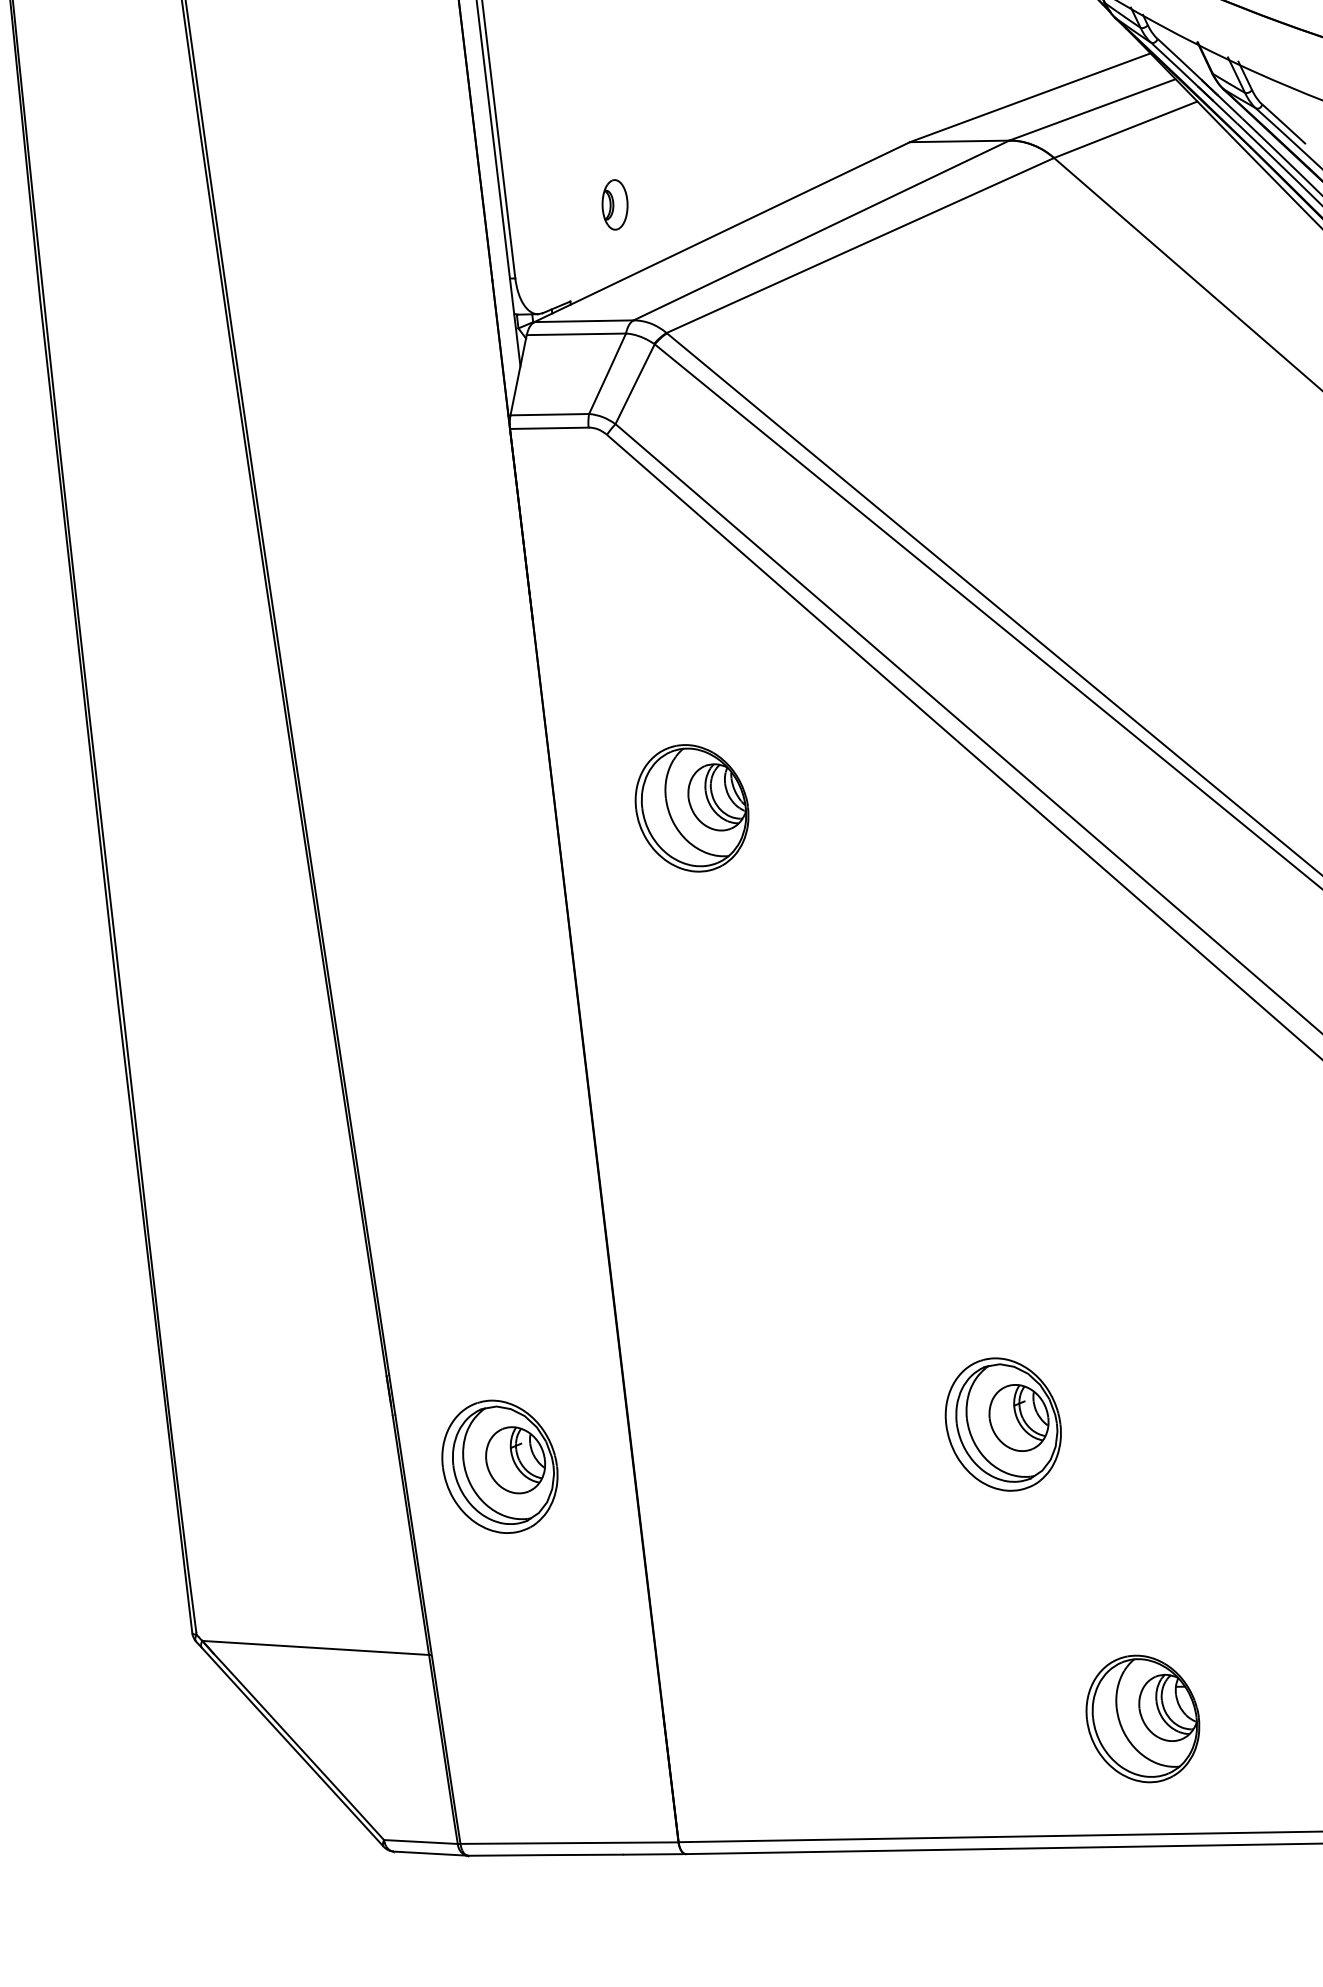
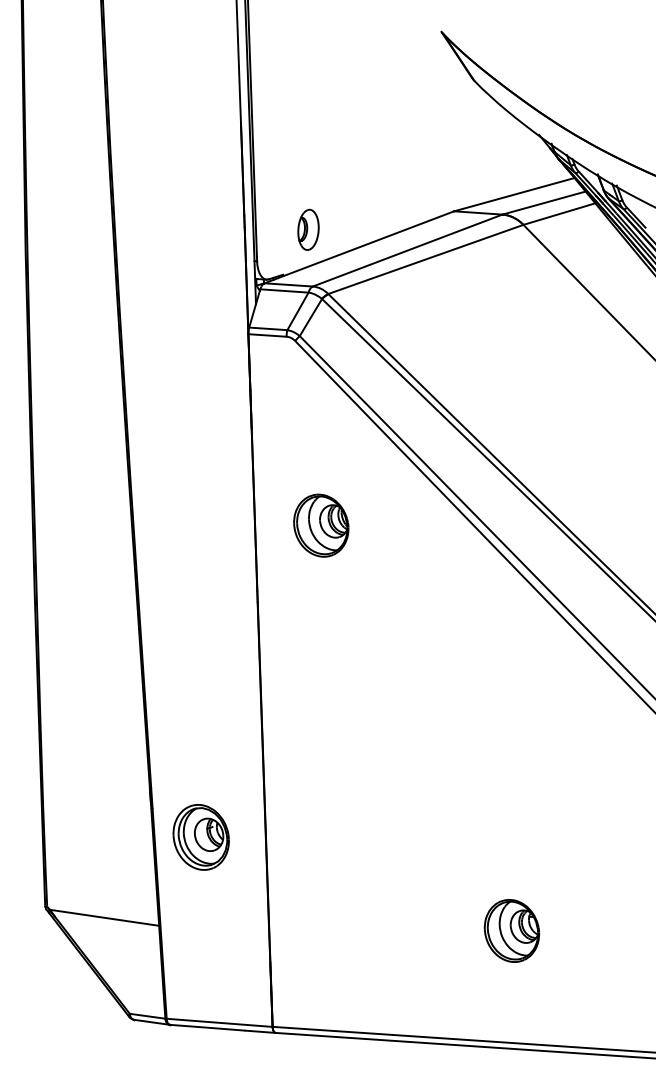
part: (615, 204) -> (308, 229), size x1.67
part: (1001, 1424) -> (446, 837), removed
part: (1141, 1718) -> (511, 930), moved

